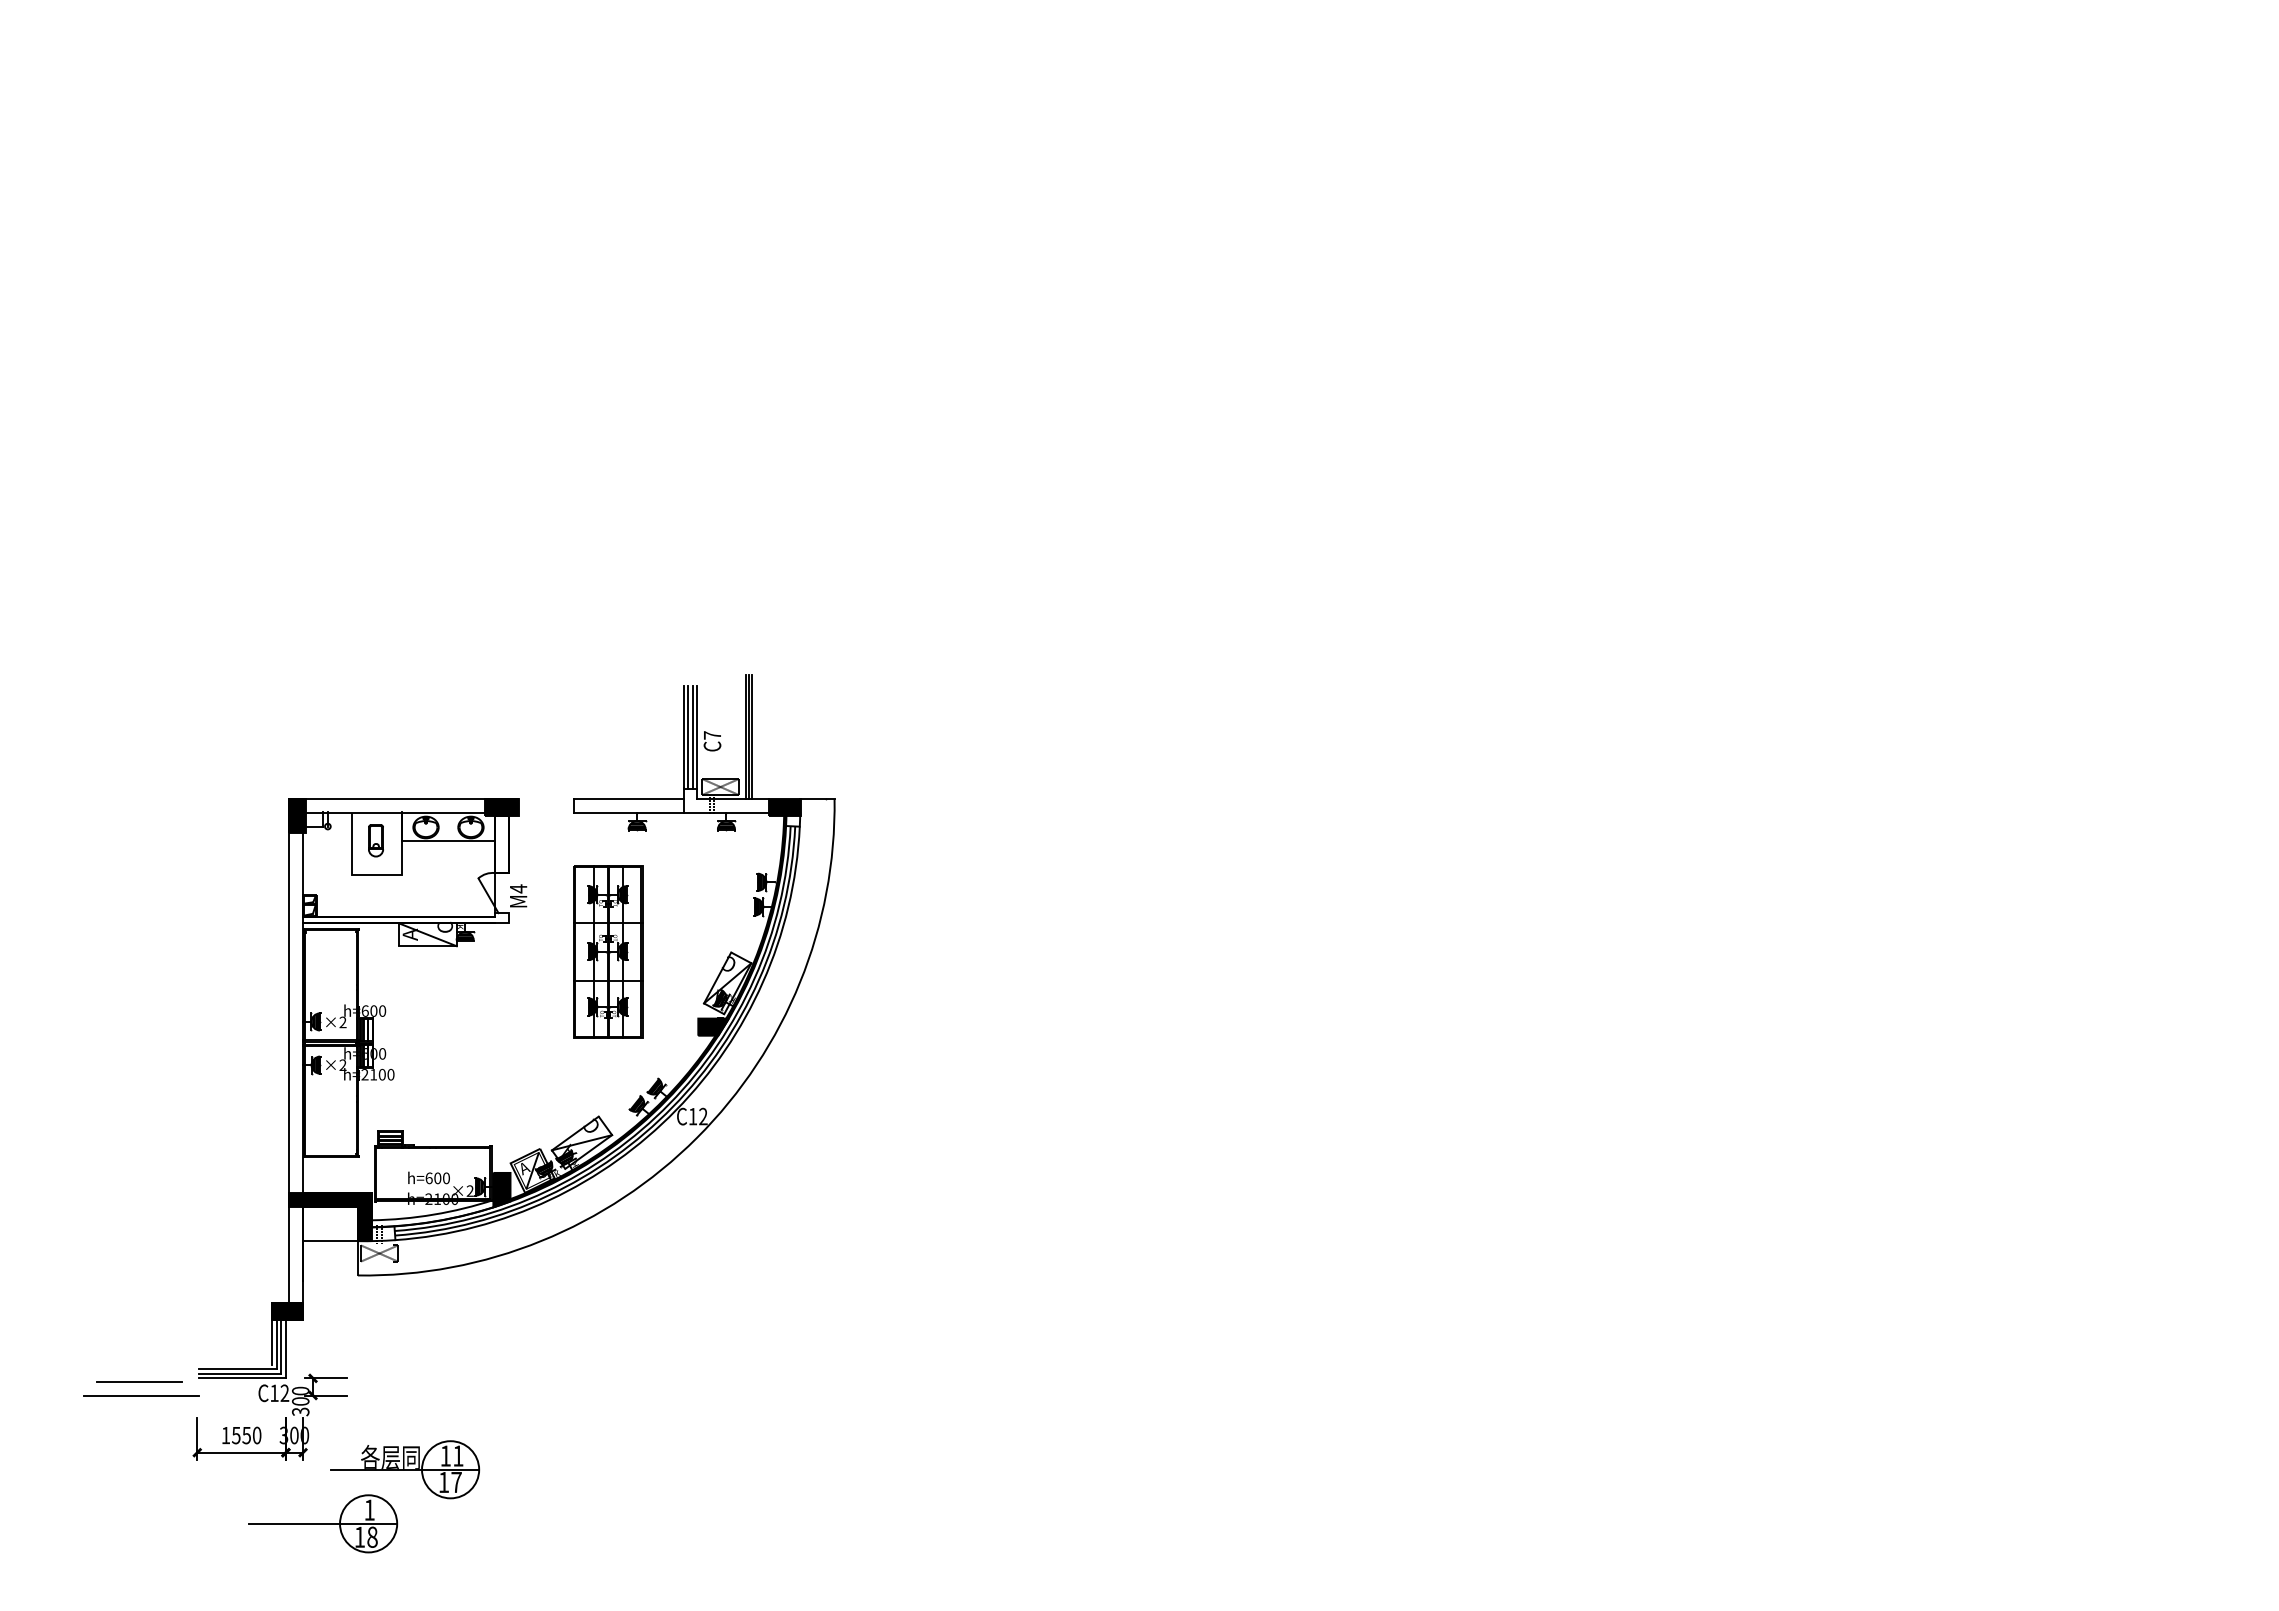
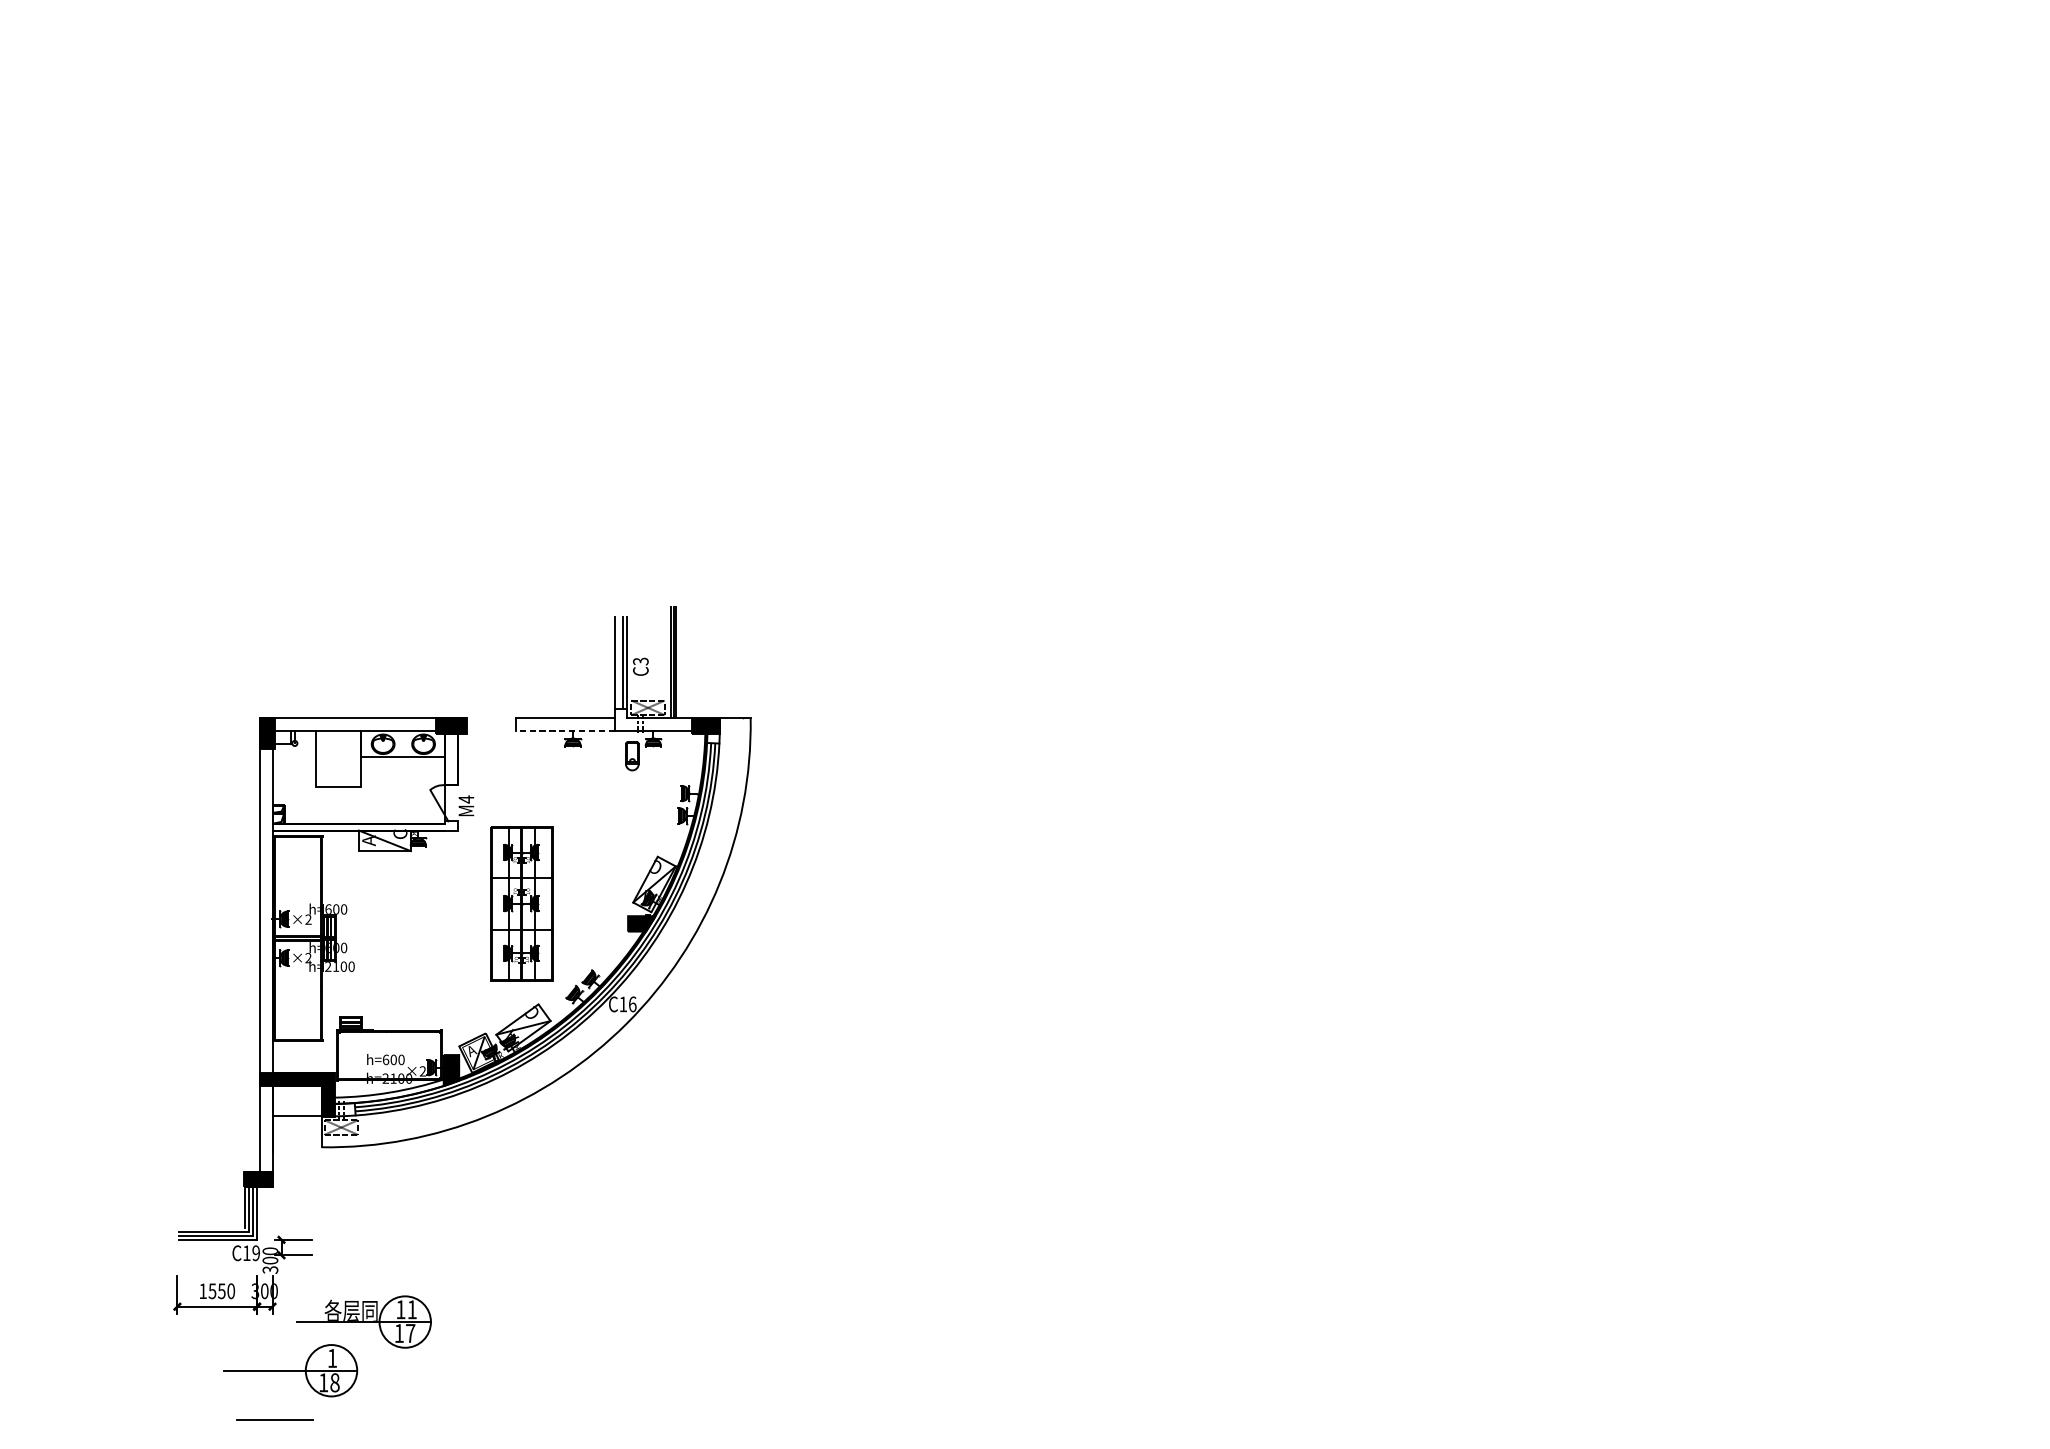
text: (712, 735) -> (640, 661), C7 -> C3
line: (688, 736) -> (619, 662), removed
line: (628, 812) -> (565, 730), solid -> dashed
part: (375, 840) -> (631, 755), moved
part: (608, 951) -> (522, 903), moved
text: (703, 1116) -> (632, 1004), C12 -> C16
line: (139, 1381) -> (274, 1419), moved
text: (284, 1393) -> (255, 1253), C12 -> C19
line: (141, 1395) -> (127, 1255), removed

